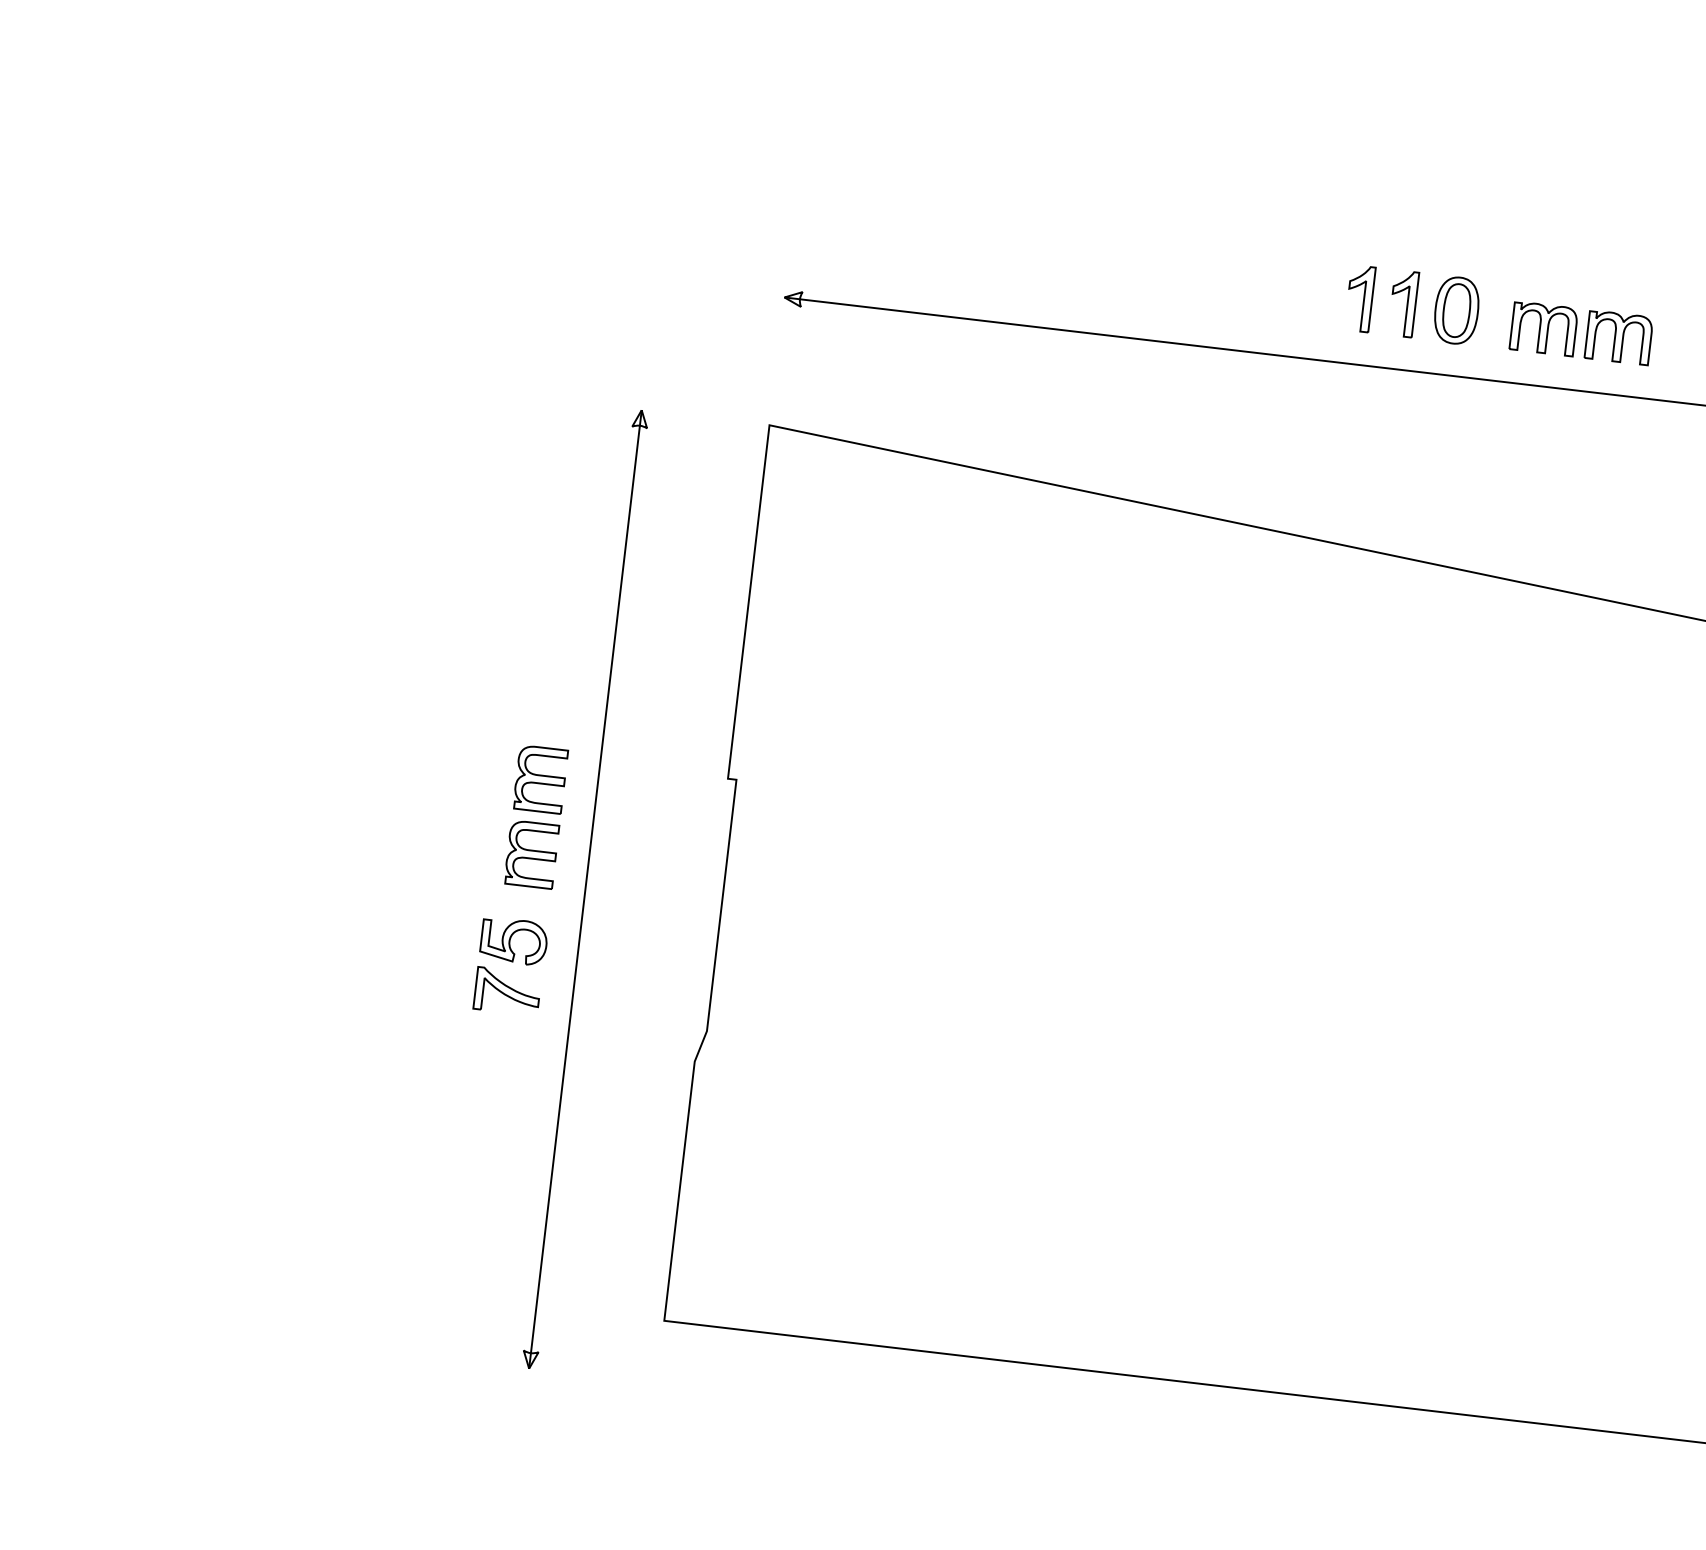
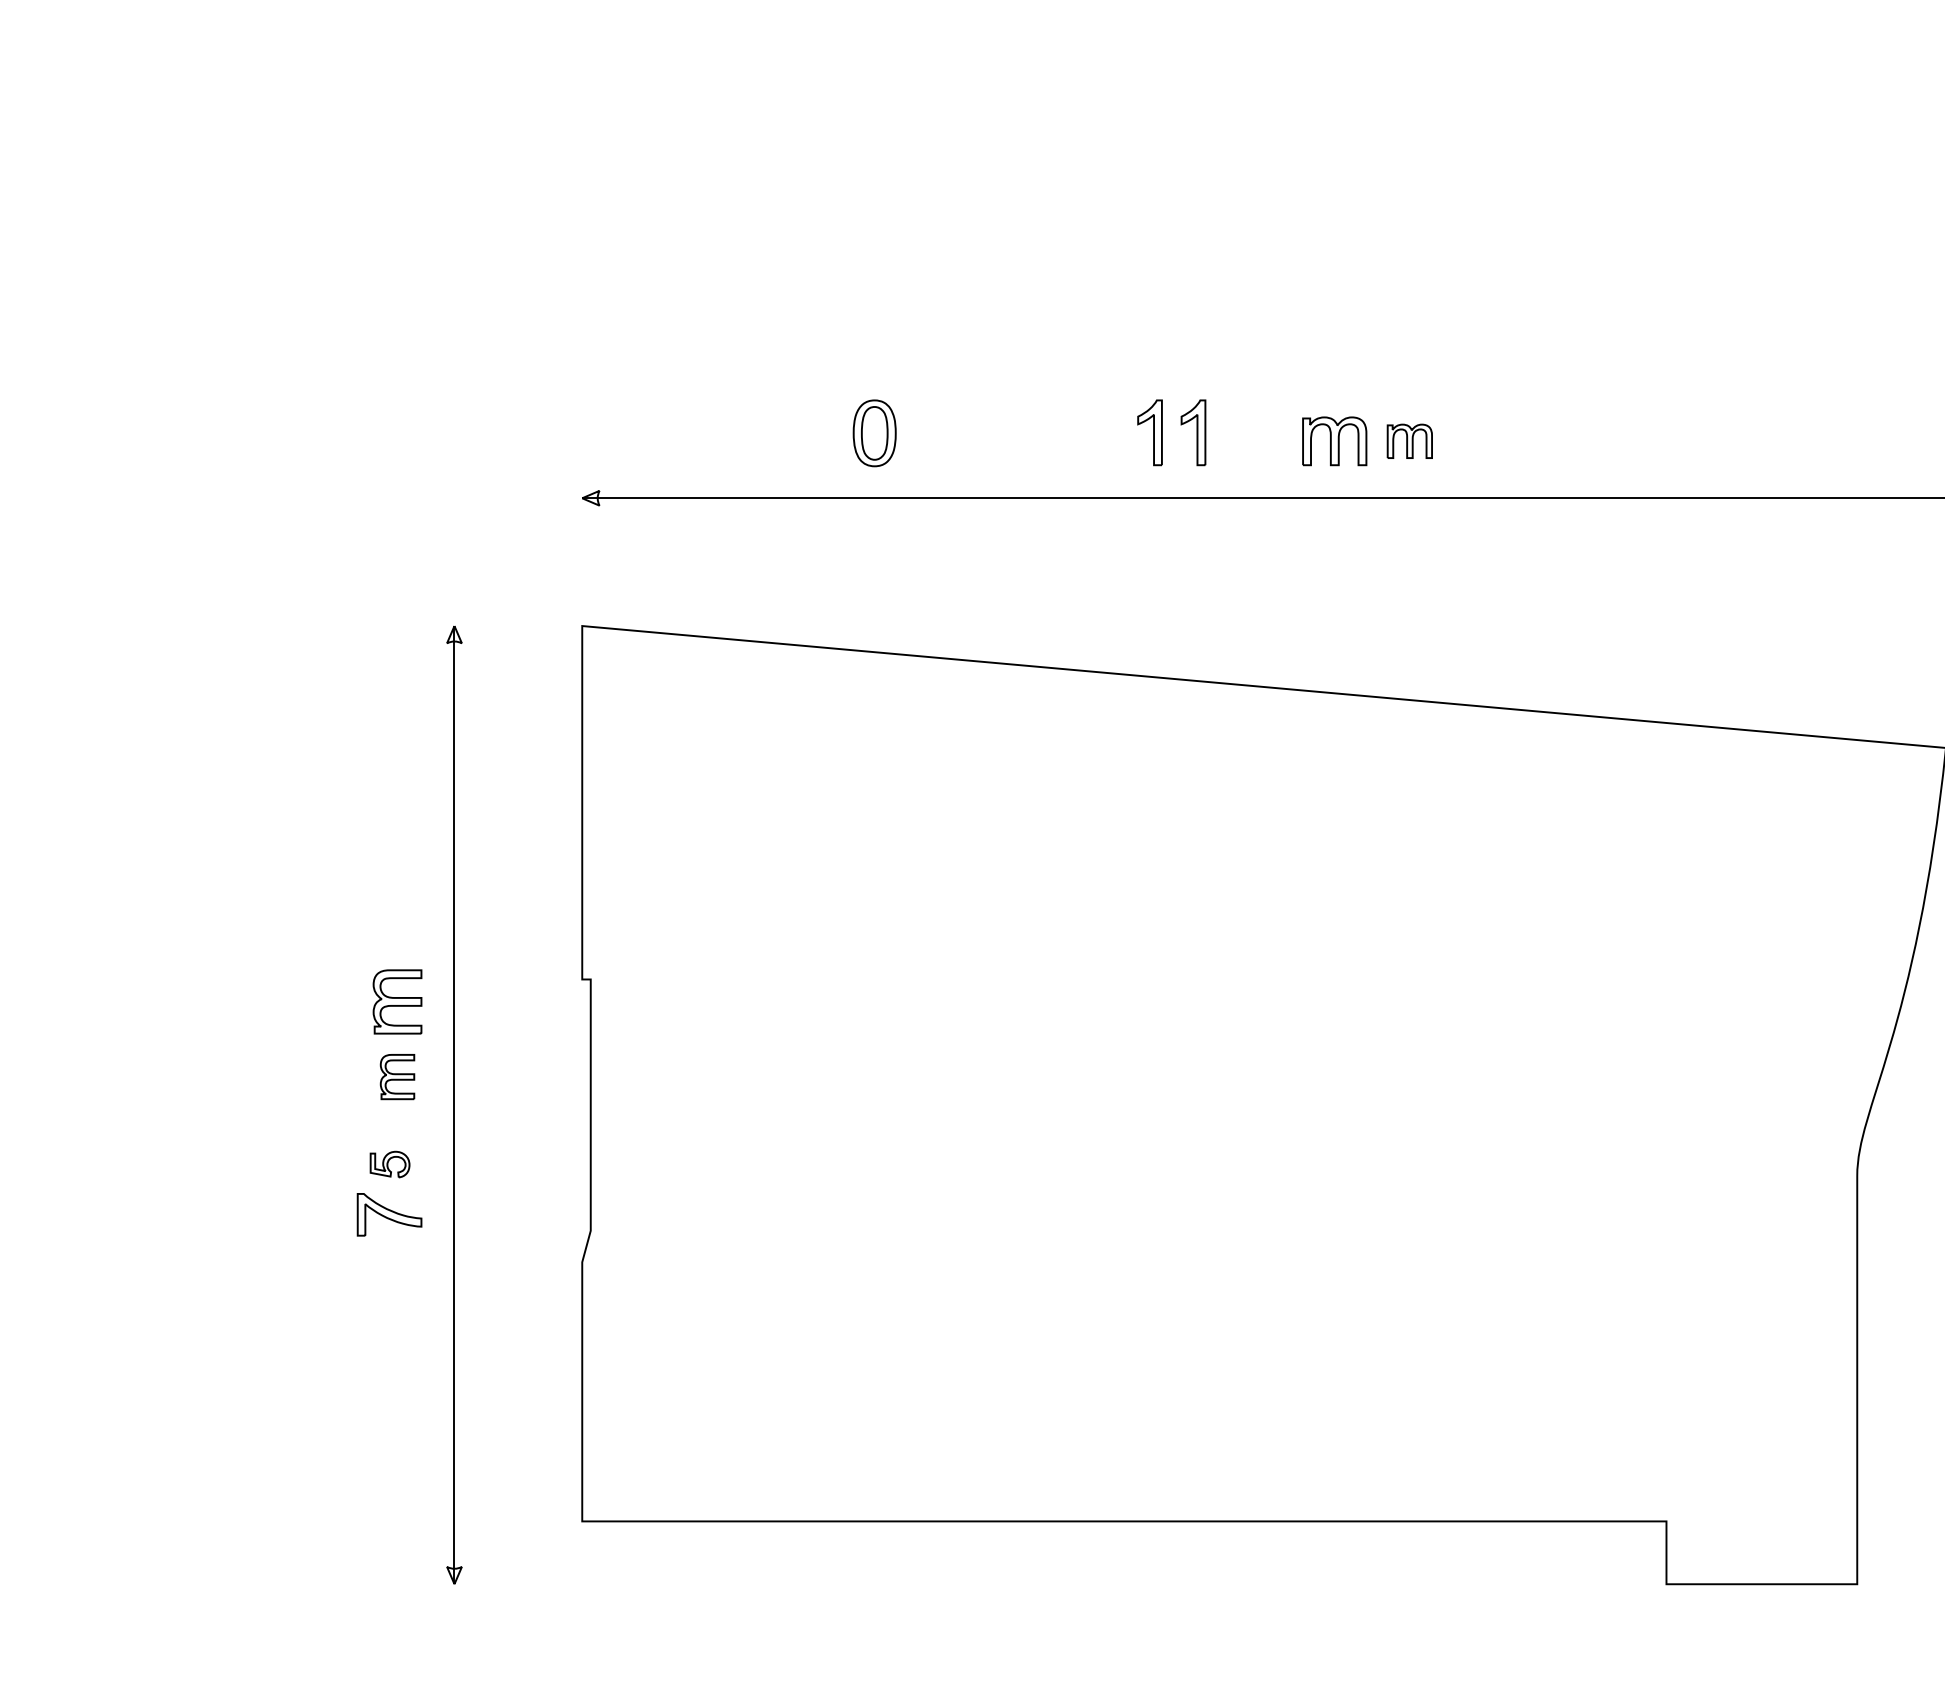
part: (1456, 310) -> (874, 433), moved
part: (1618, 337) -> (1409, 441), size x0.7
part: (531, 854) -> (397, 1076), size x0.7
part: (513, 941) -> (389, 1164), size x0.6

